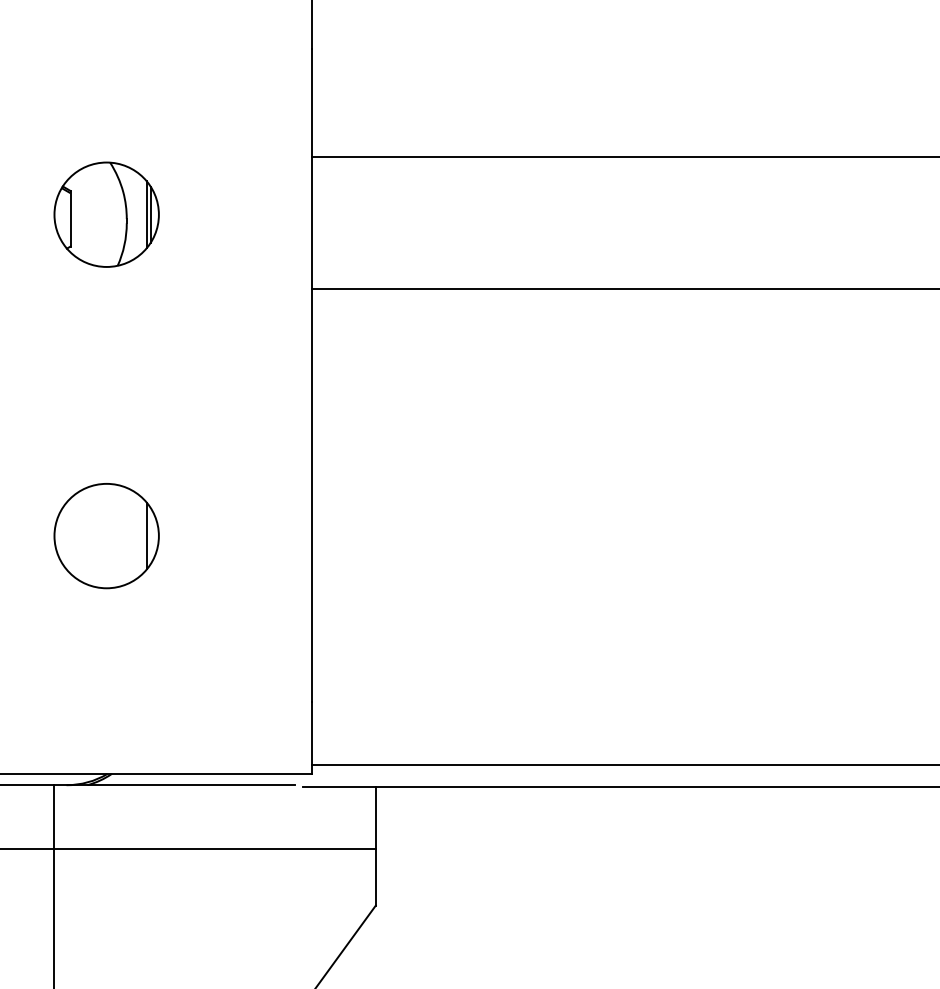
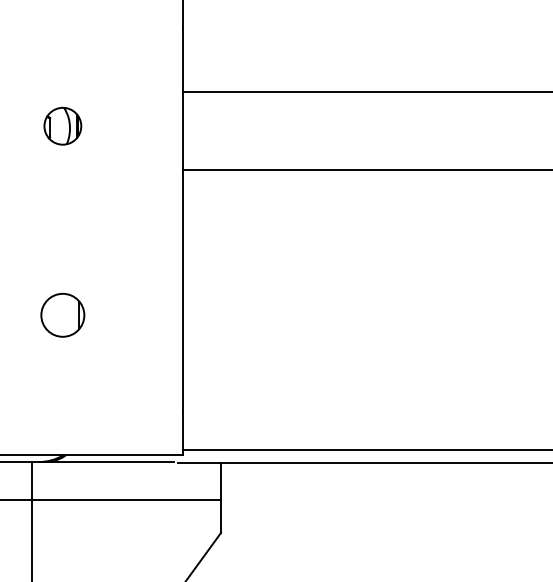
part: (106, 213) -> (62, 125), size x0.6
part: (106, 534) -> (62, 314), size x0.7

